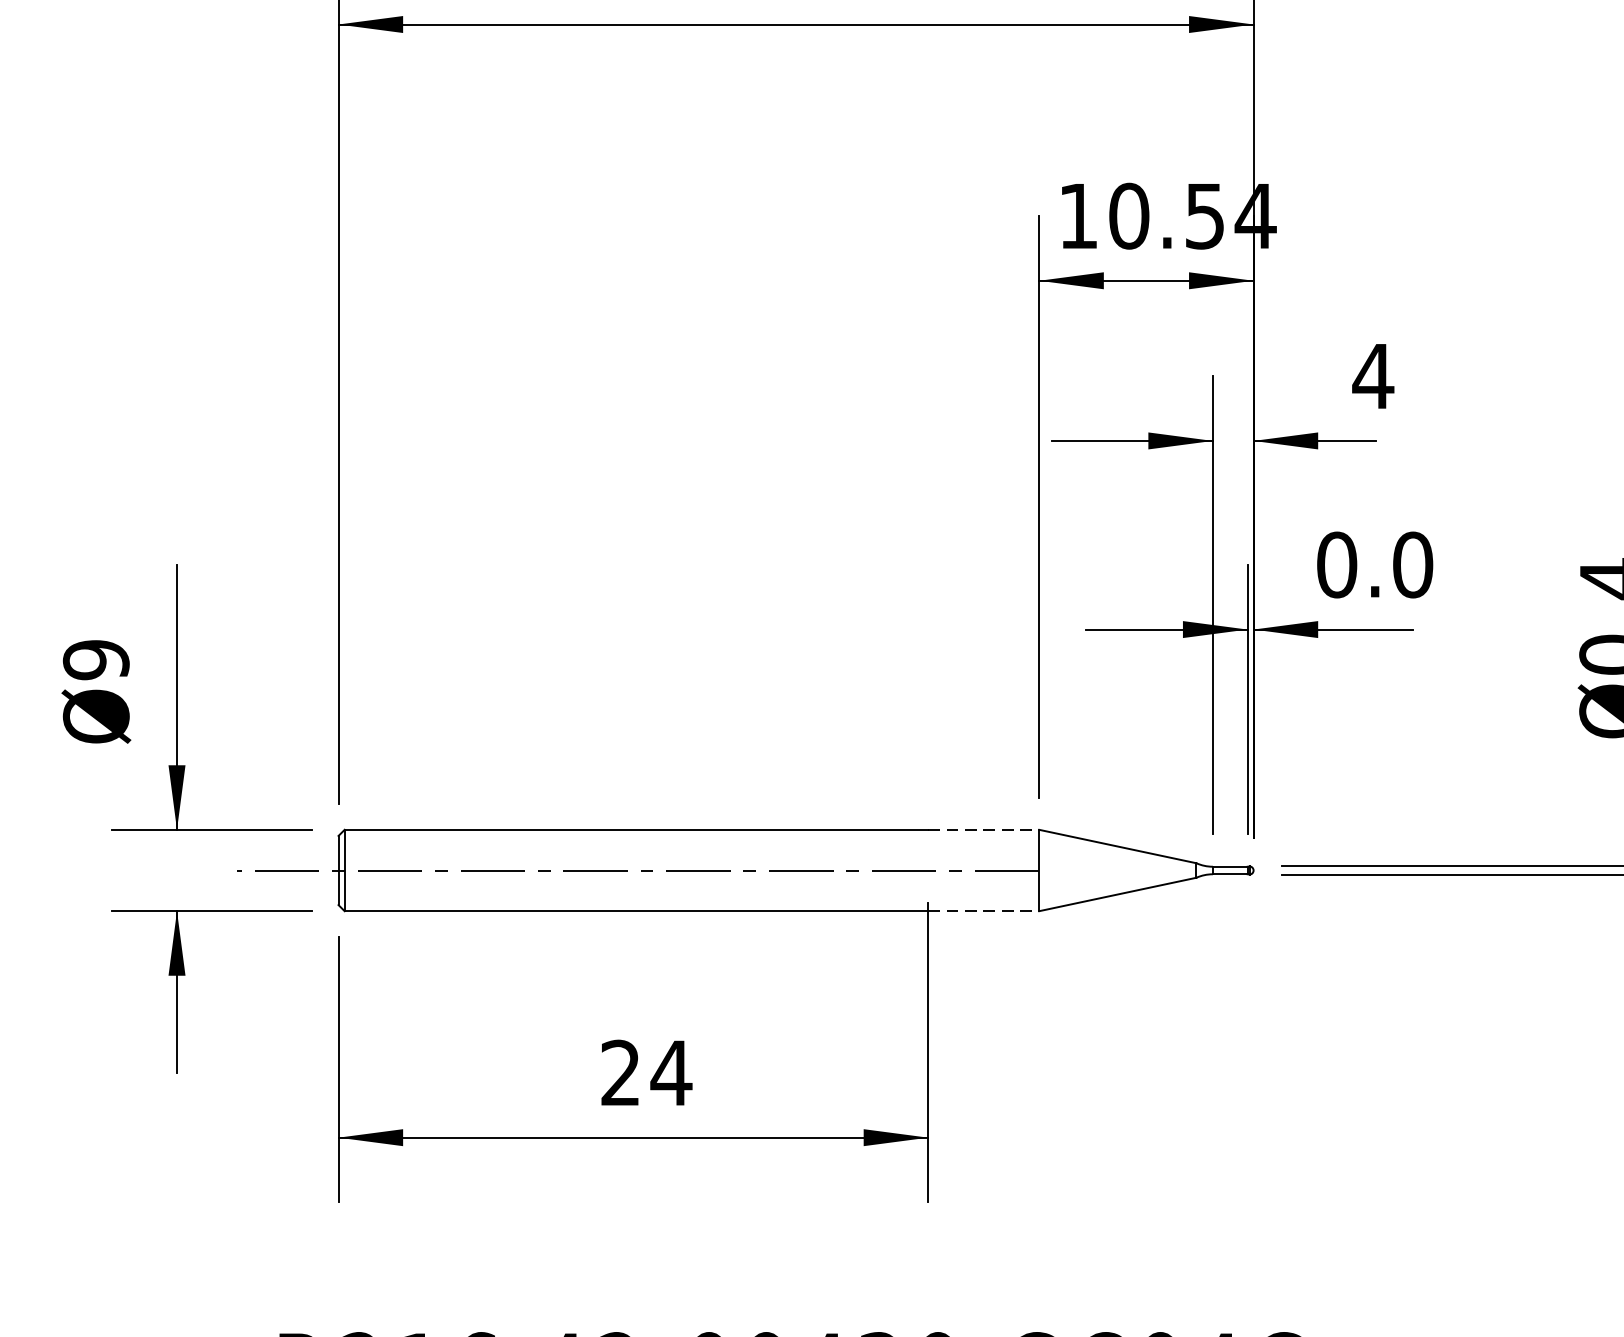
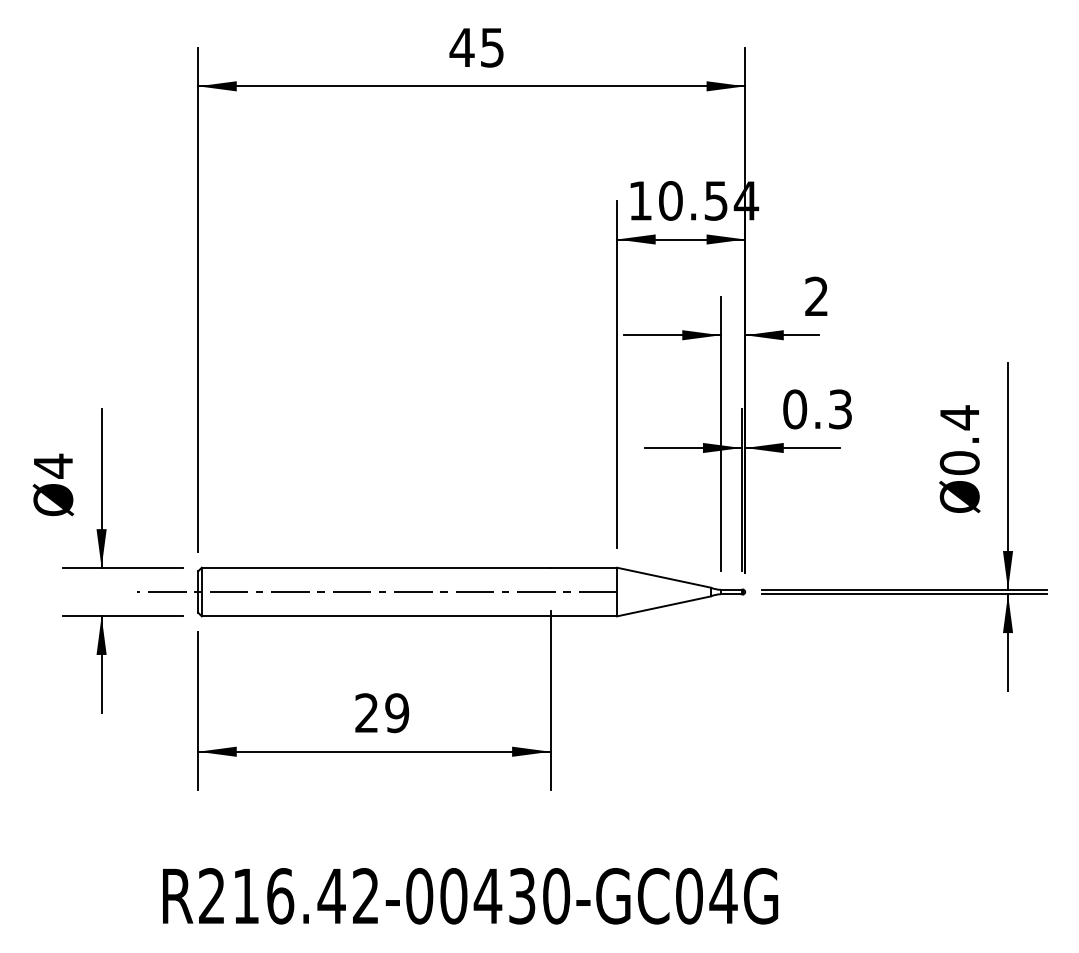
text: (1372, 374) -> (816, 295), 4 -> 2
text: (1413, 565) -> (840, 409), 0.0 -> 0.3
text: (96, 658) -> (53, 465), Ø9 -> Ø4
line: (984, 829) -> (584, 567), dashed -> solid
line: (984, 911) -> (584, 616), dashed -> solid
text: (670, 1073) -> (396, 713), 24 -> 29

